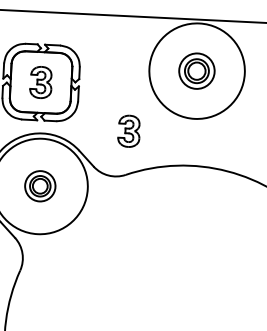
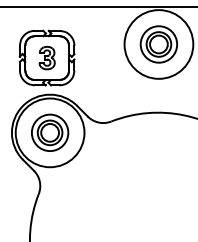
part: (196, 71) -> (158, 44), size x1.43
part: (128, 131) -> (111, 90), removed
part: (40, 185) -> (50, 132), size x1.67

